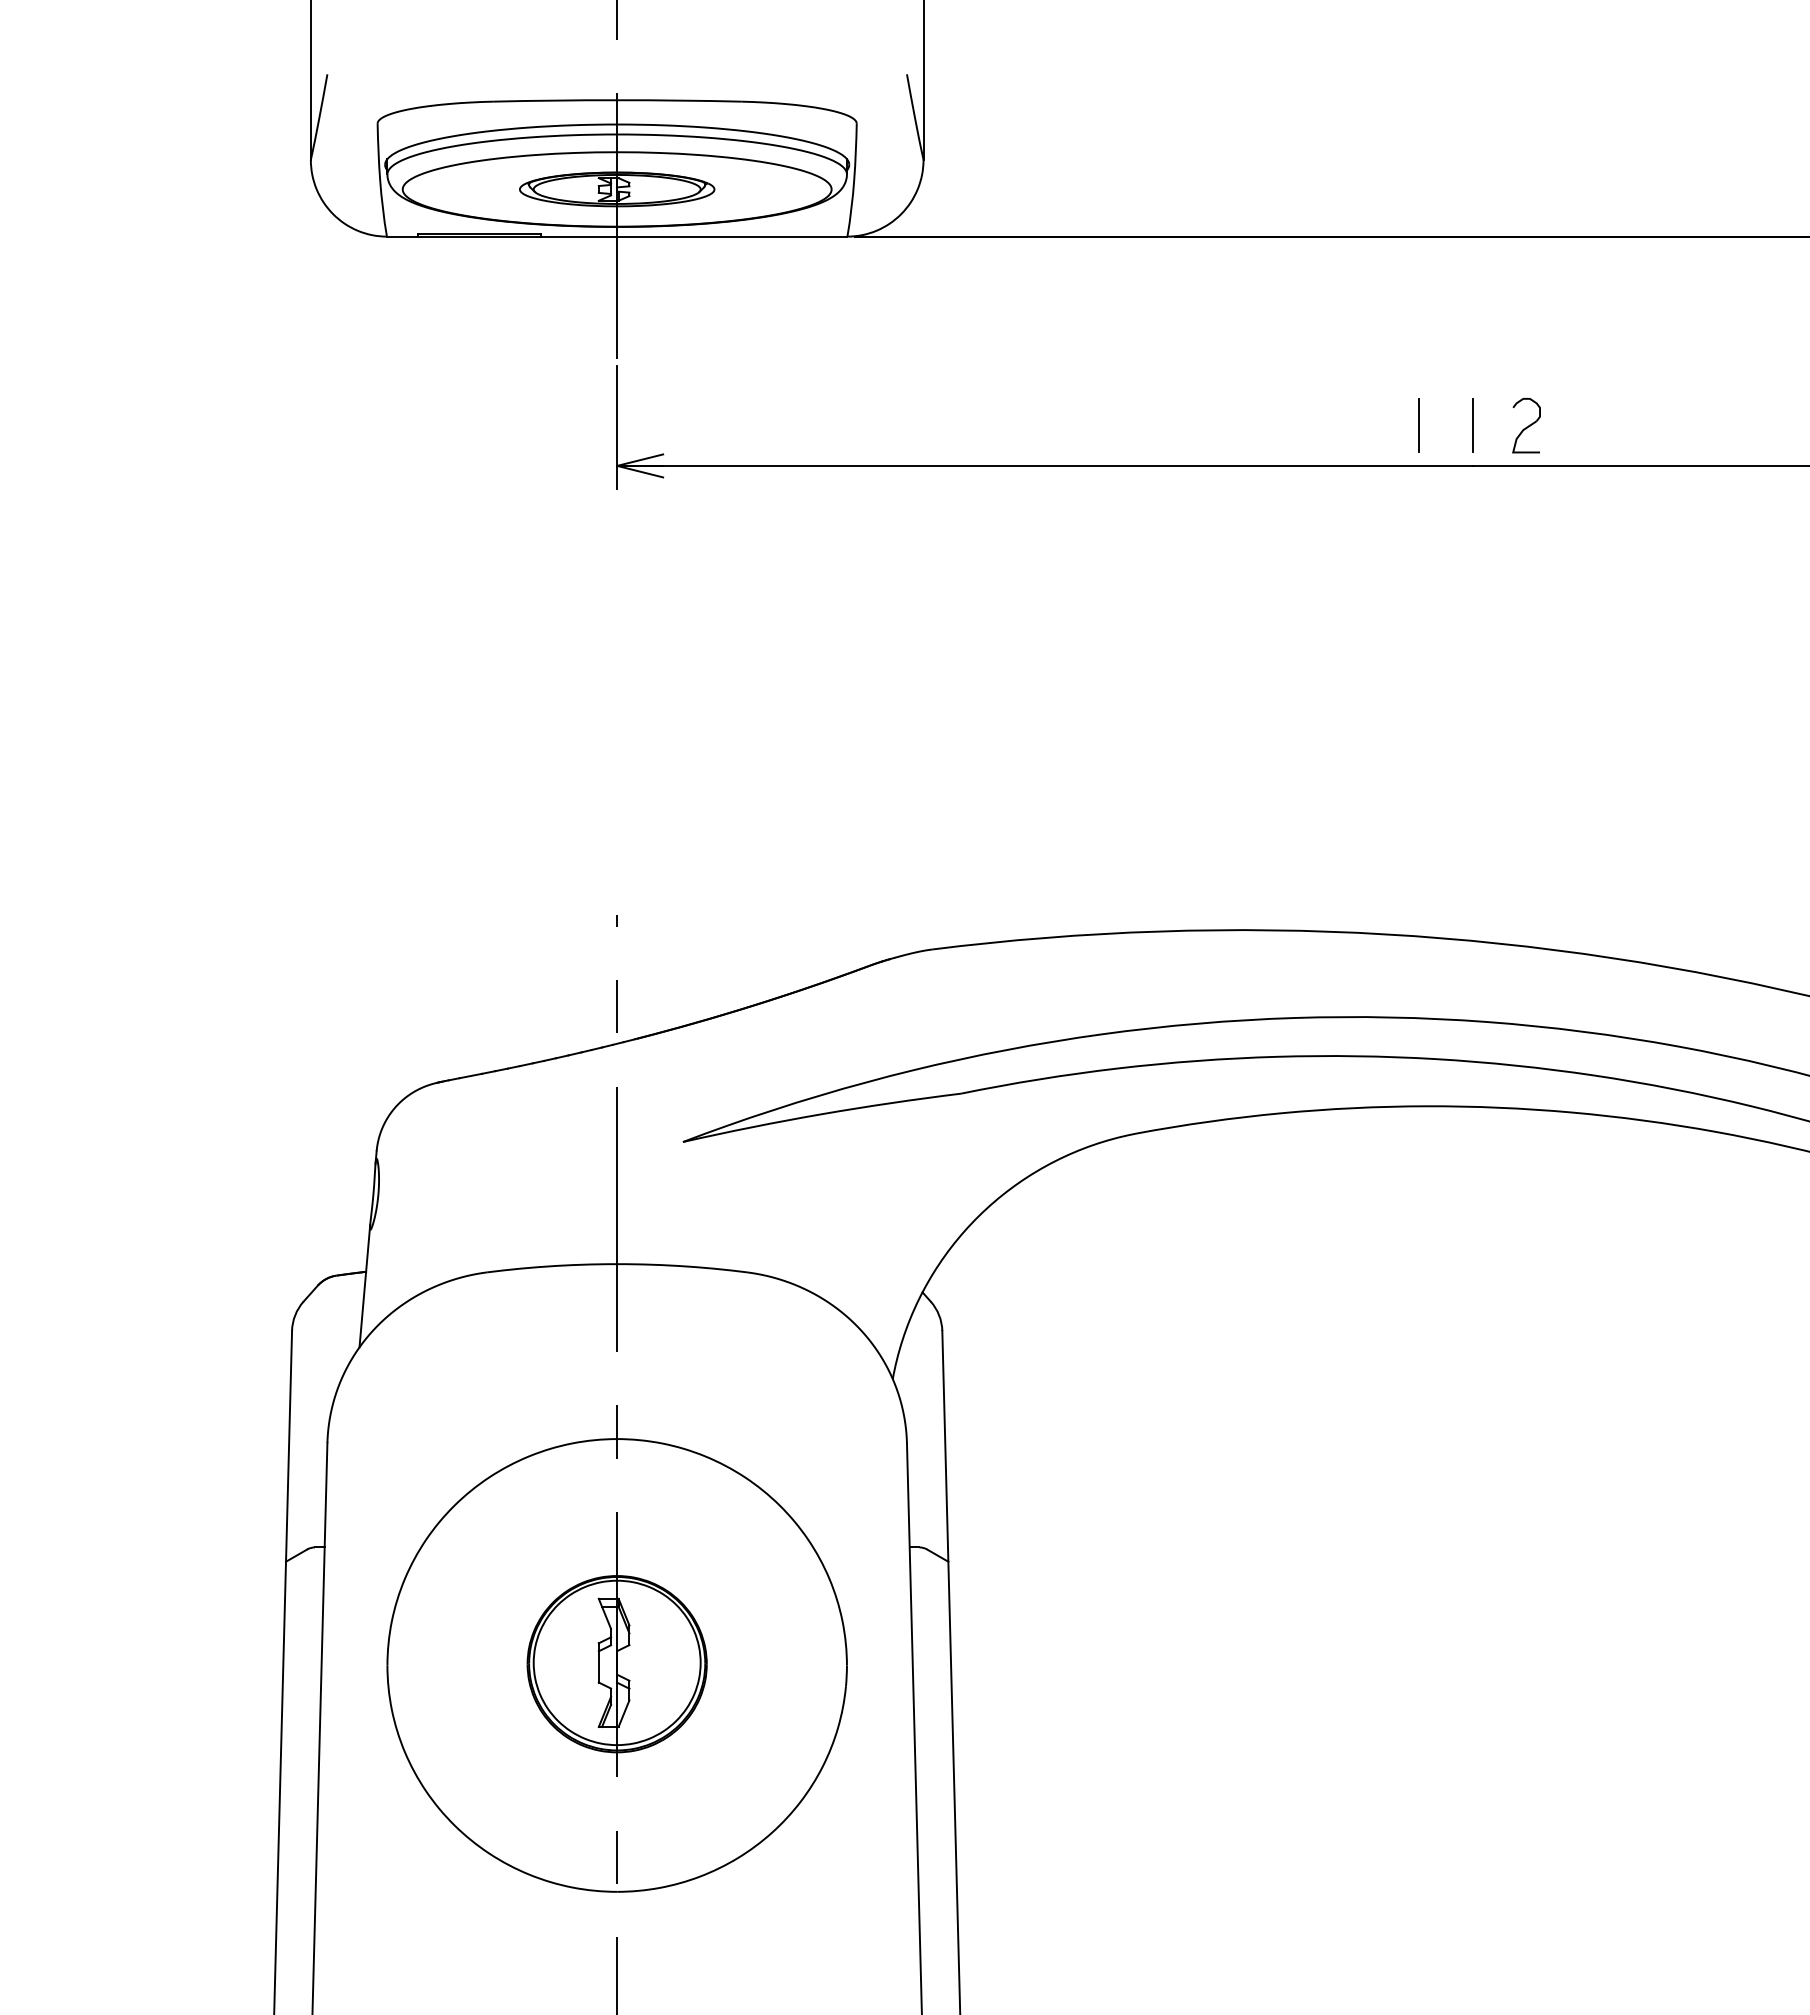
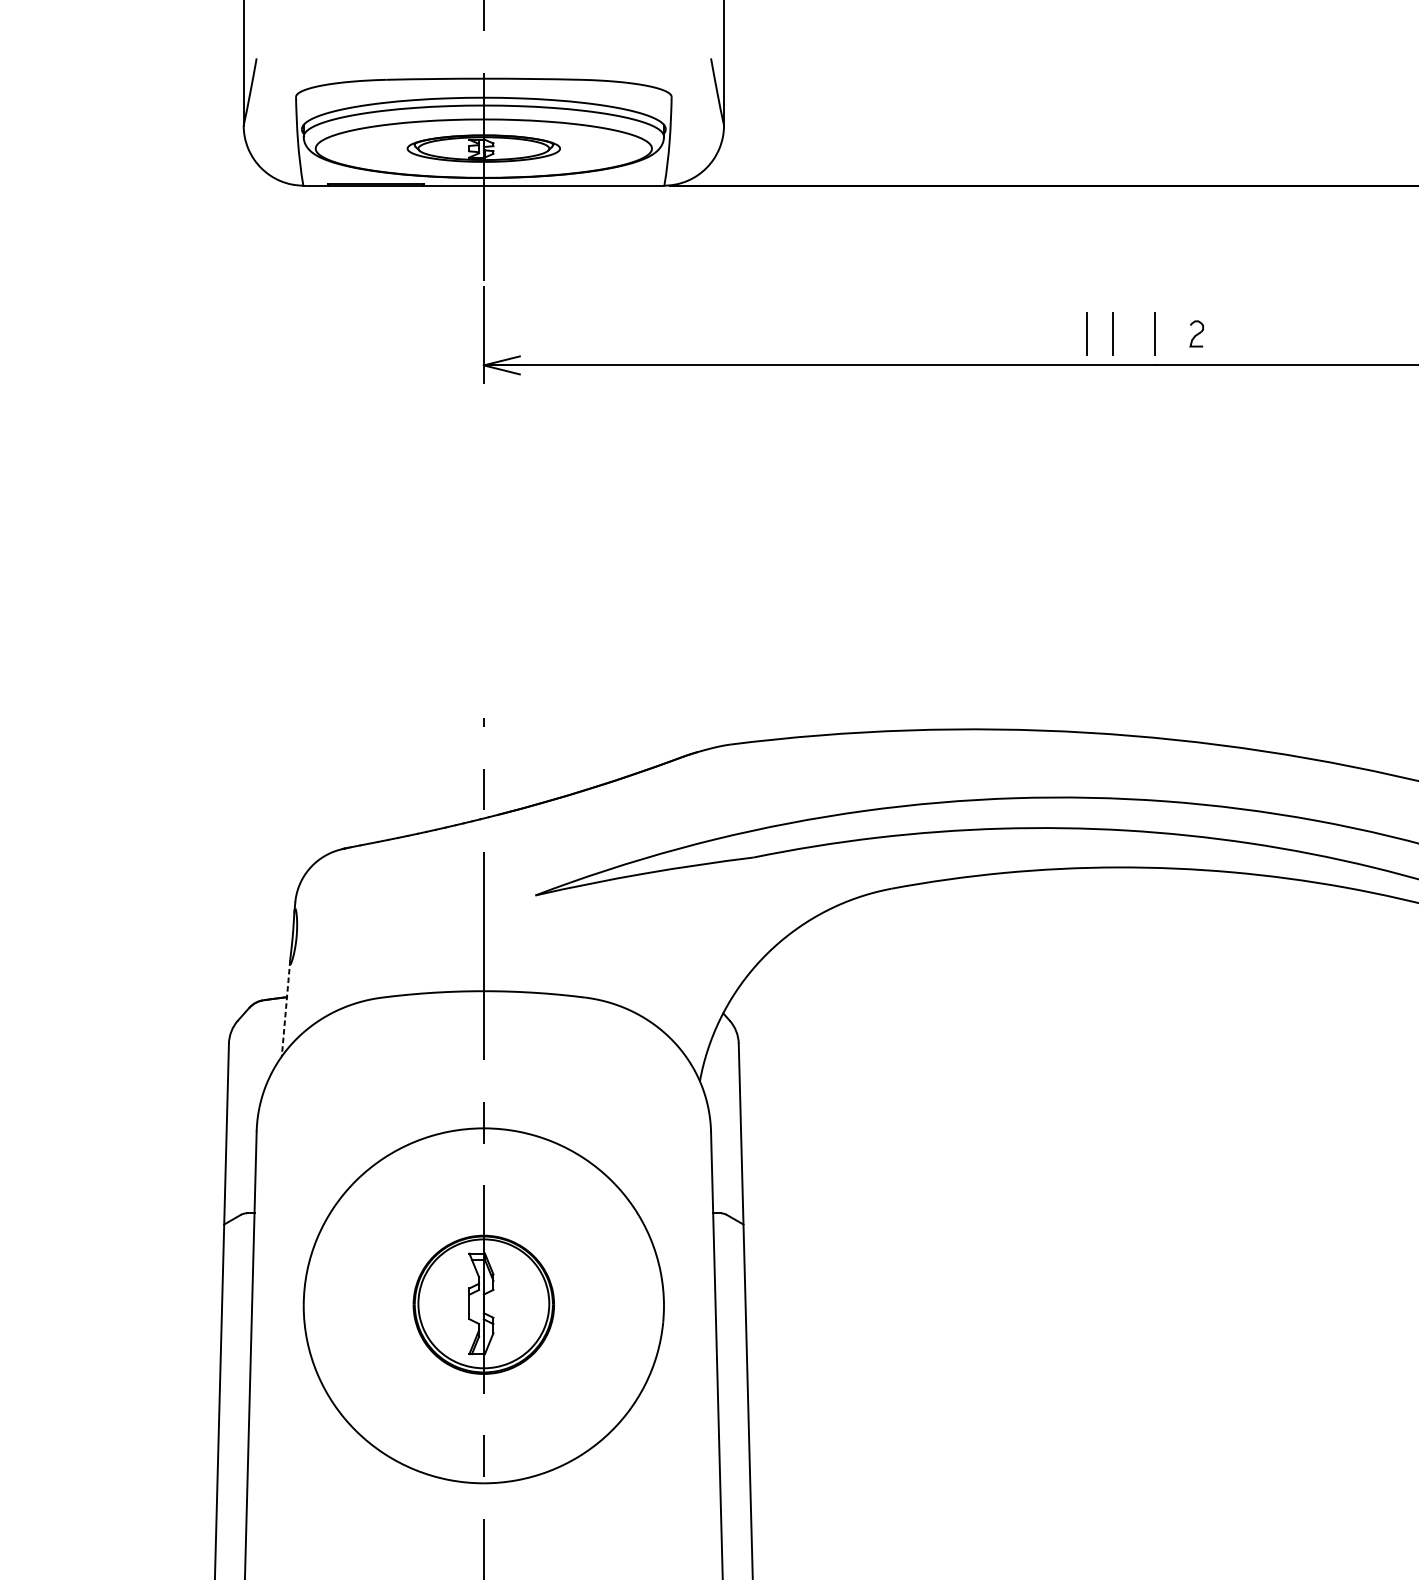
line: (1385, 425) -> (1086, 333), added
part: (1526, 425) -> (1196, 333), size x0.6
line: (364, 1286) -> (285, 1008), solid -> dashed

